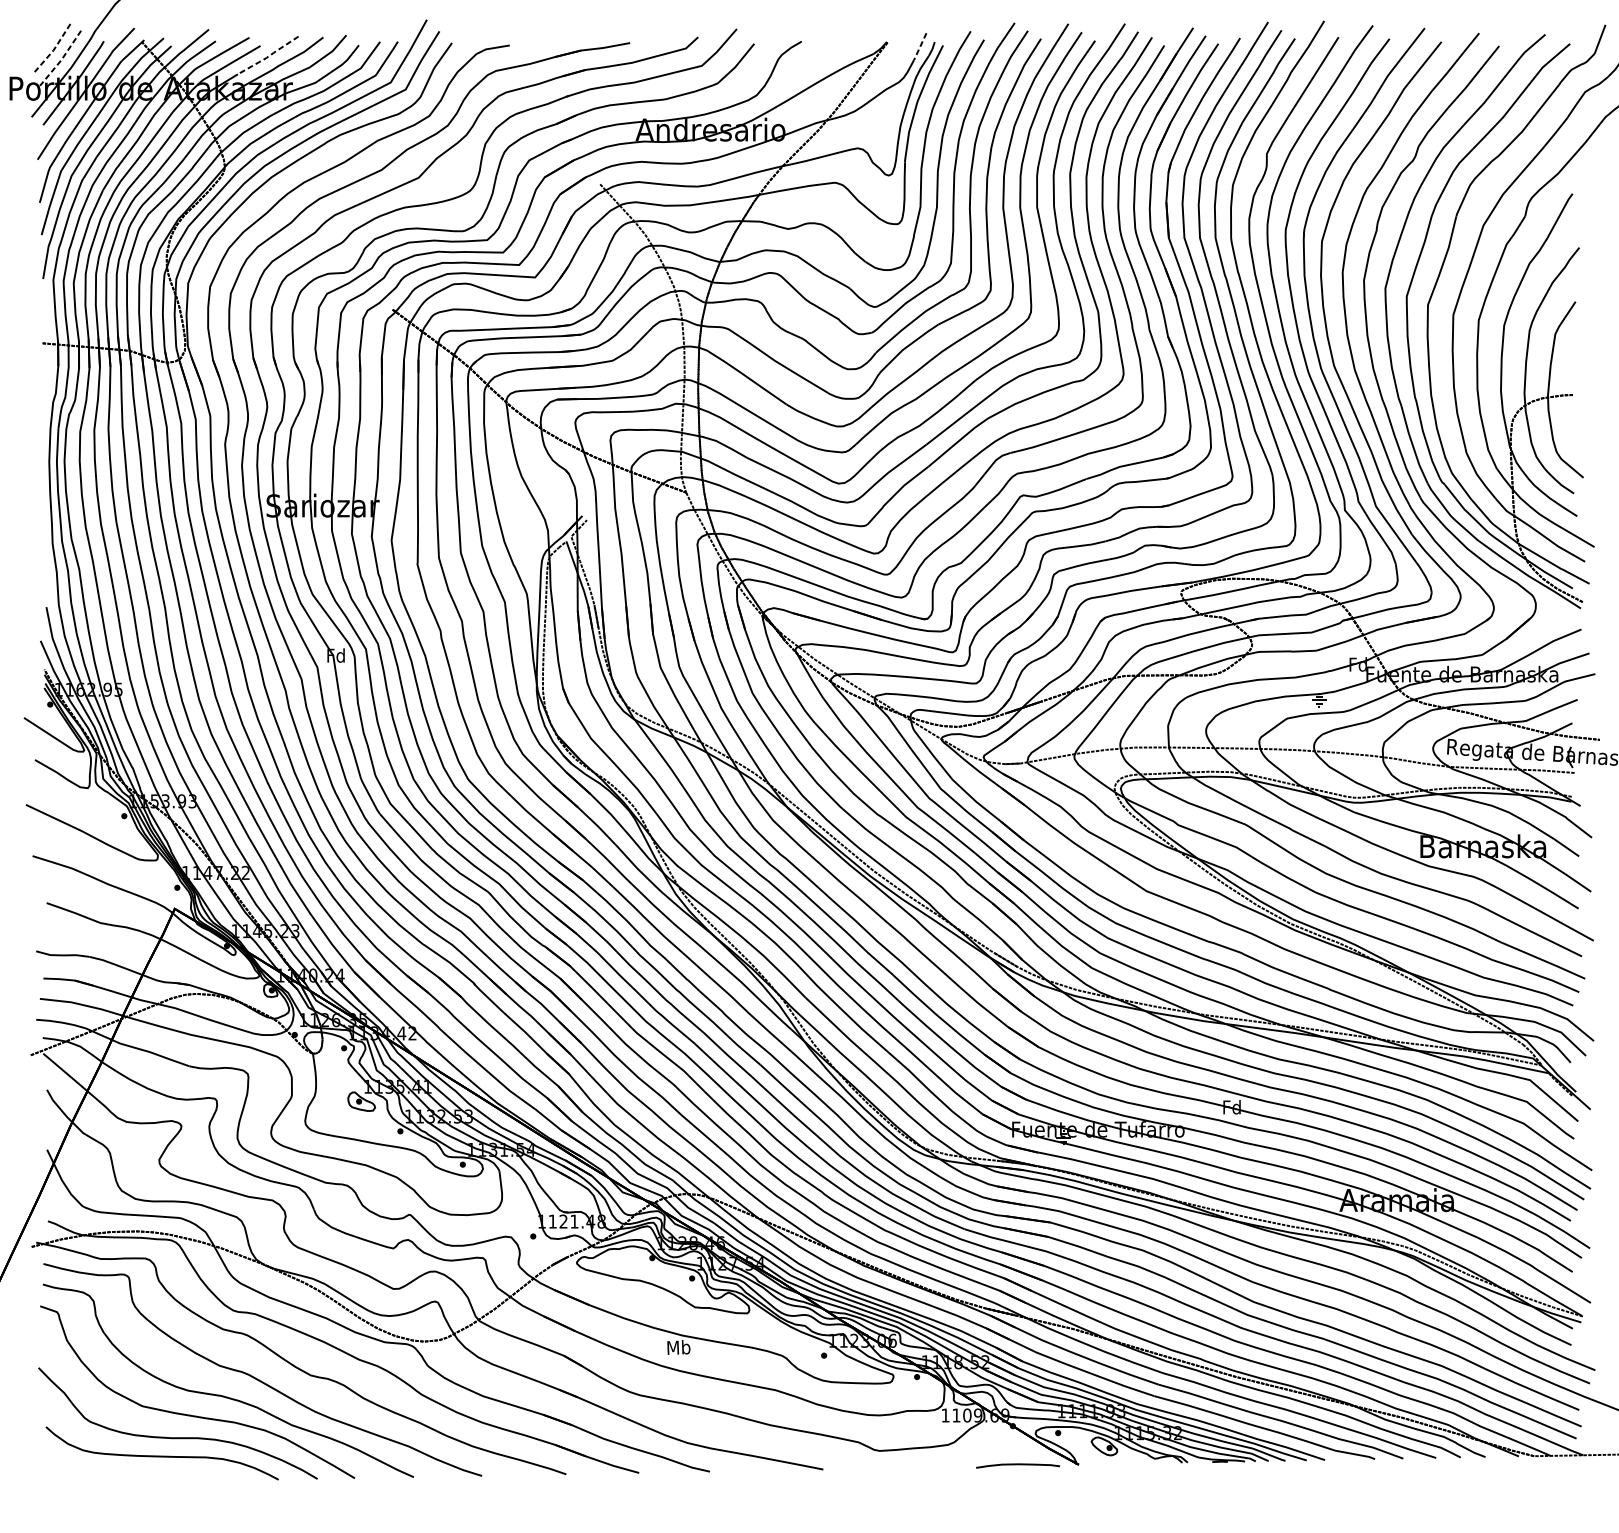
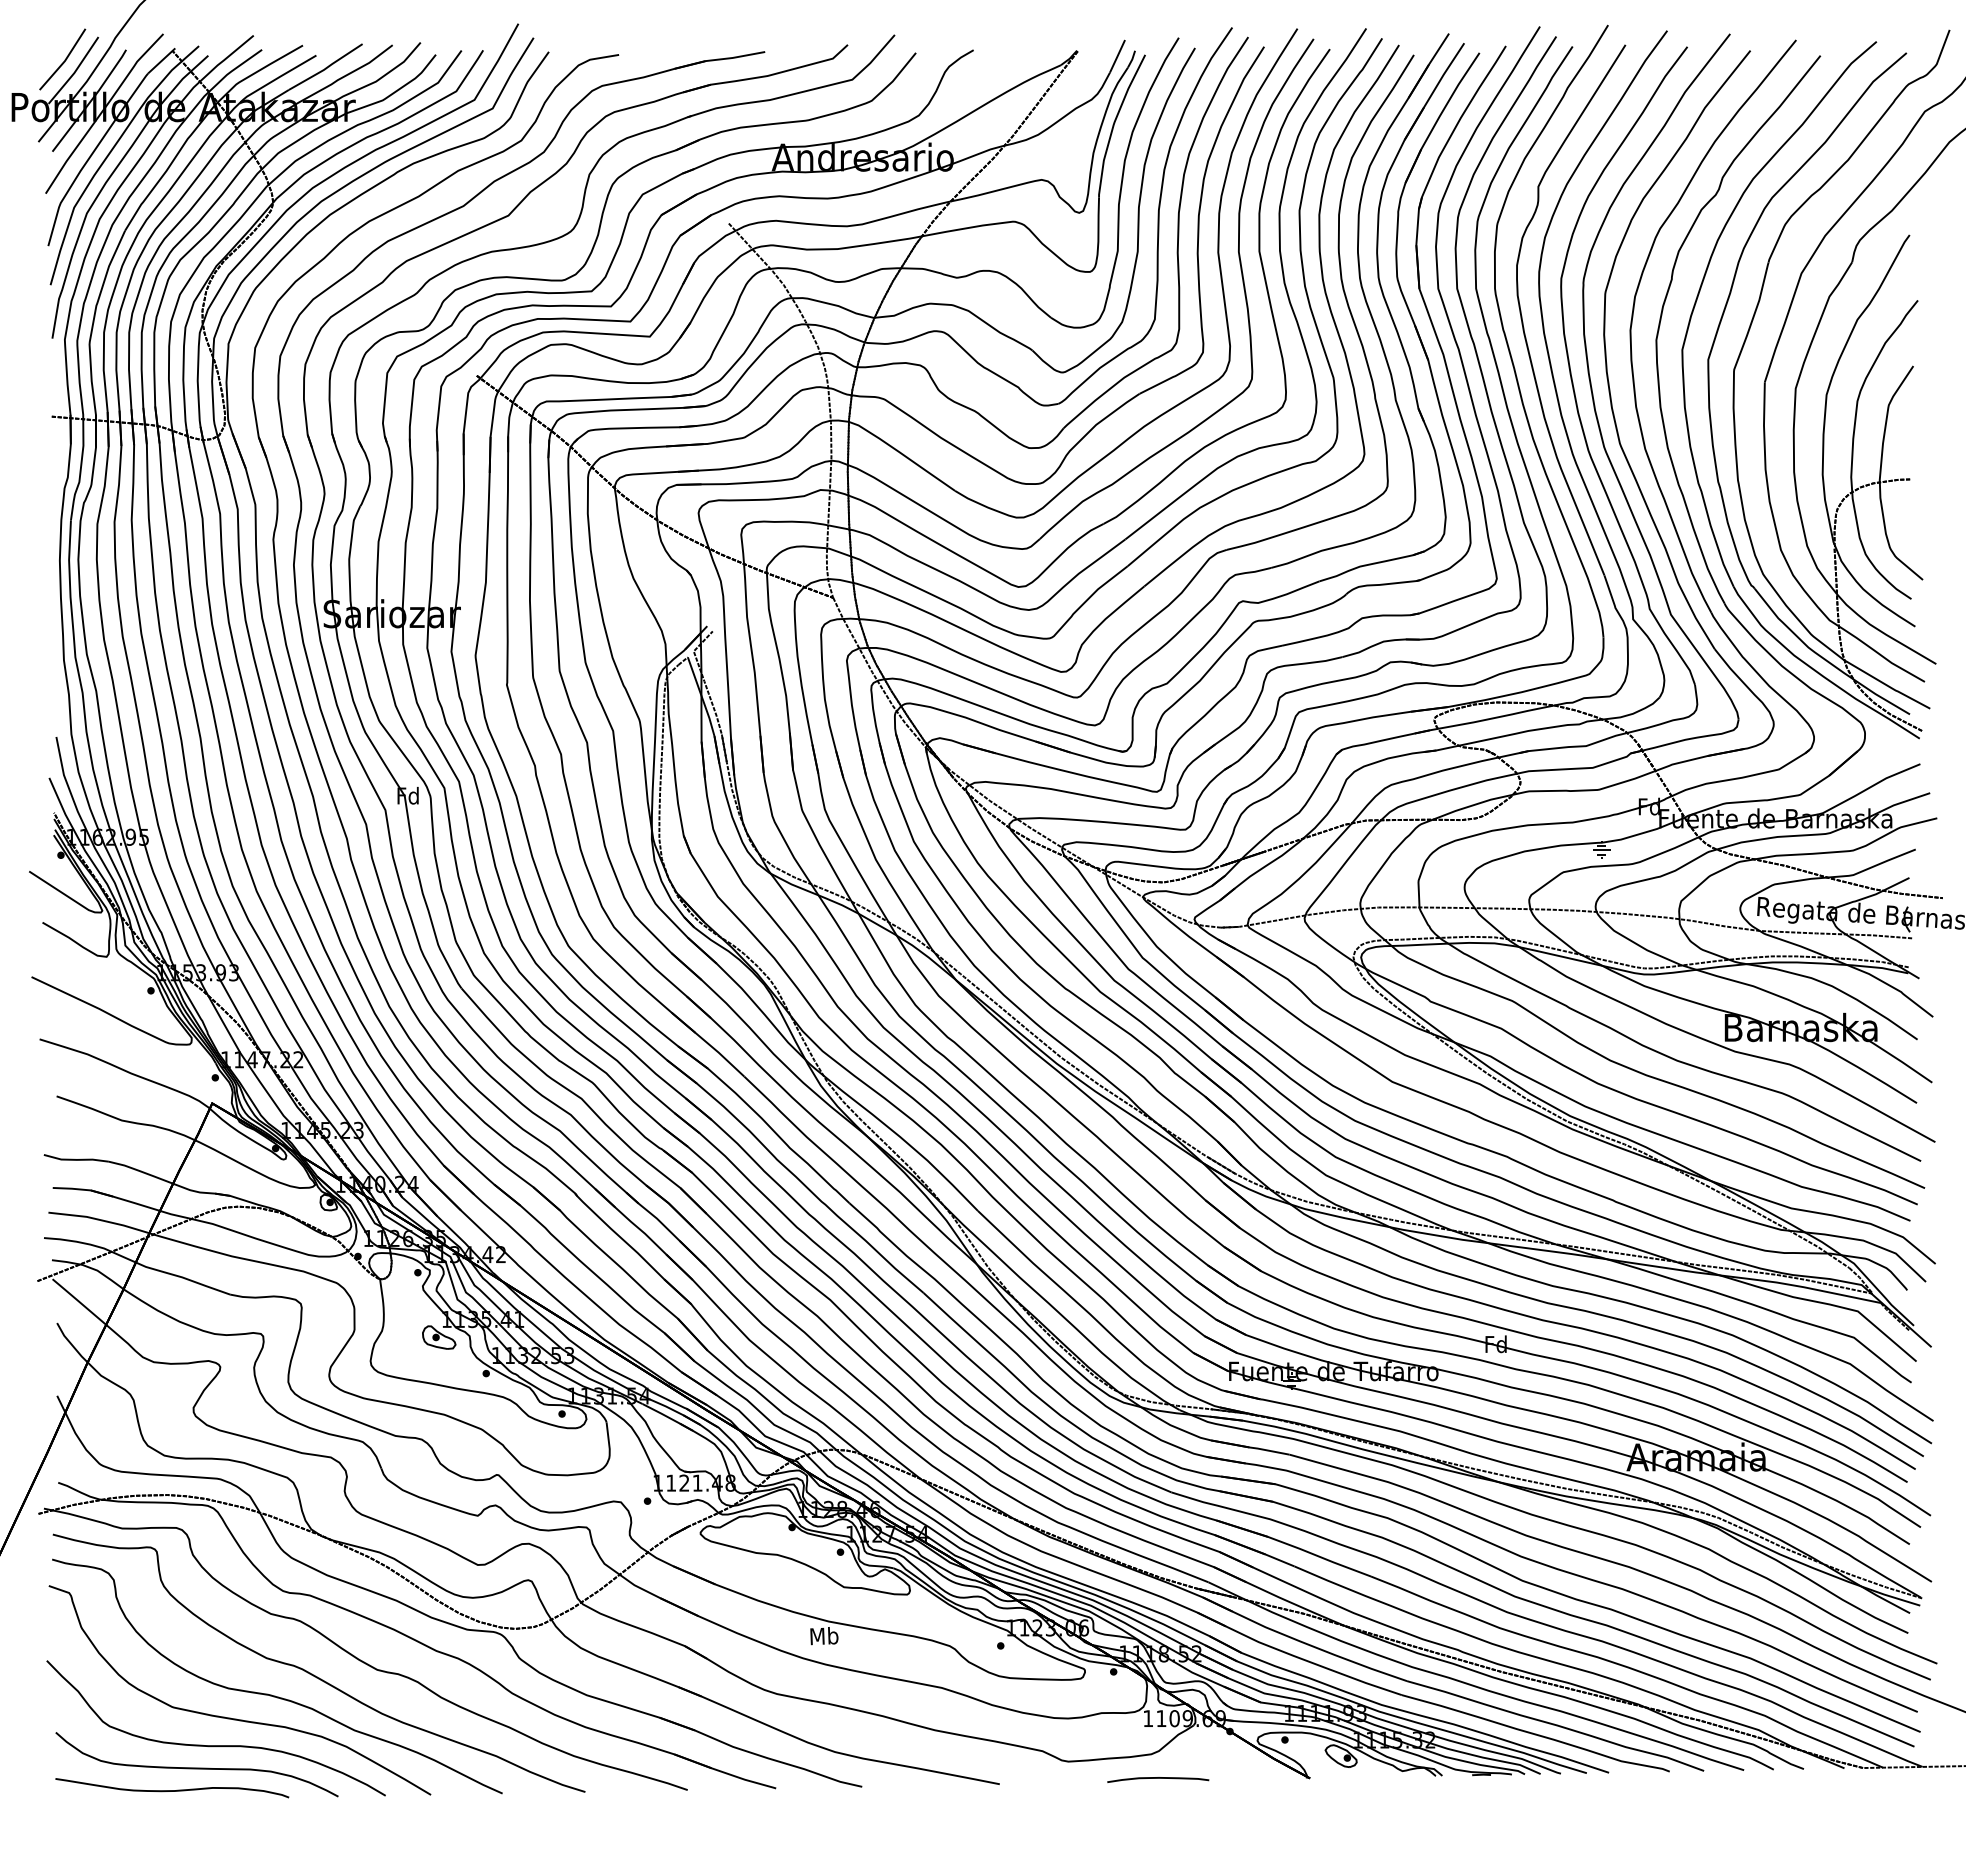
line: (920, 46) -> (1117, 56), dashed -> solid
line: (53, 50) -> (65, 61), dashed -> solid
line: (268, 56) -> (326, 68), dashed -> solid
line: (61, 59) -> (74, 72), dashed -> solid
curve: (1018, 1464) -> (1158, 1778), moved
curve: (142, 1474) -> (172, 1790), added

